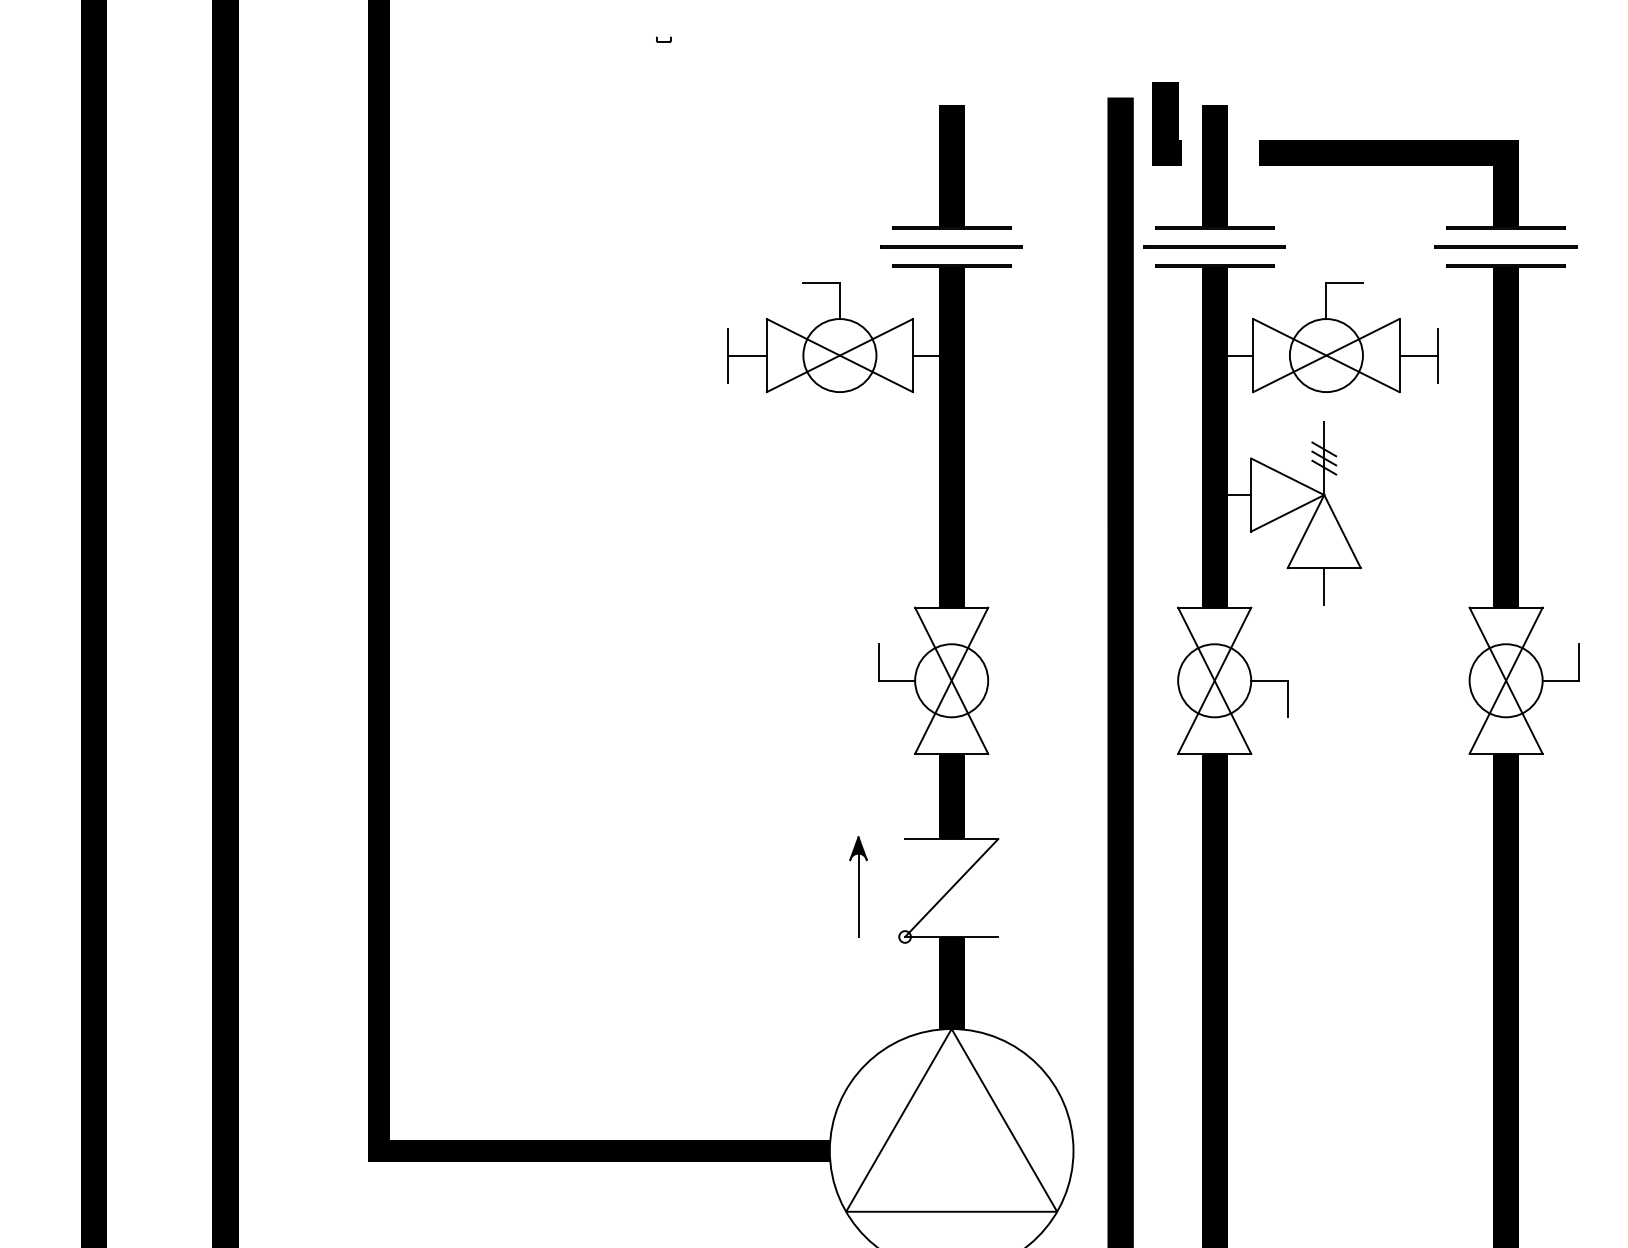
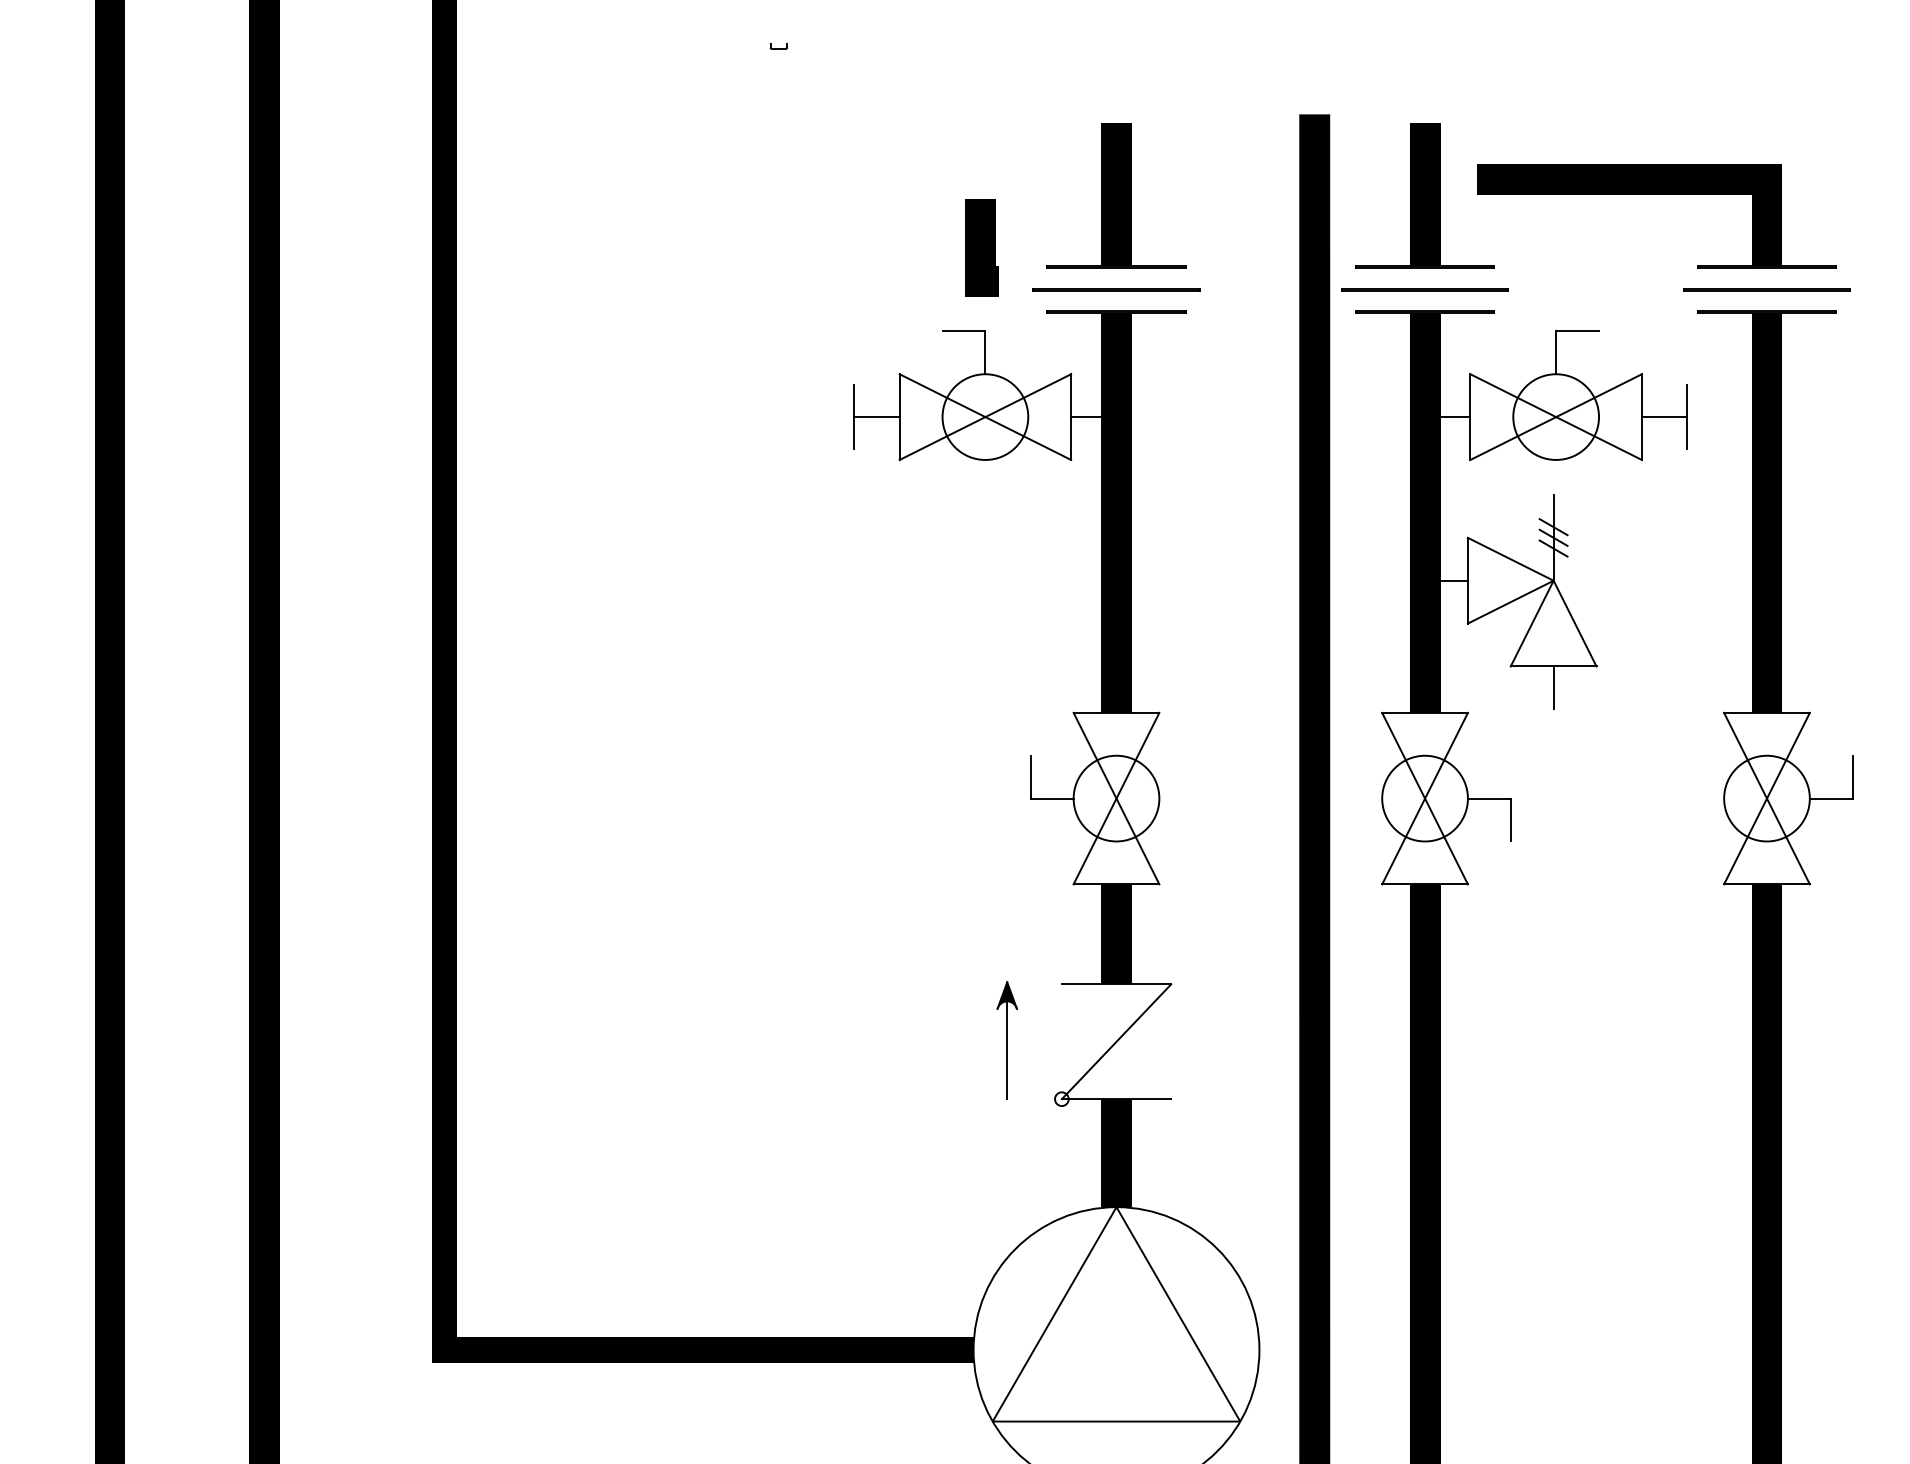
line: (1166, 124) -> (981, 247), moved

